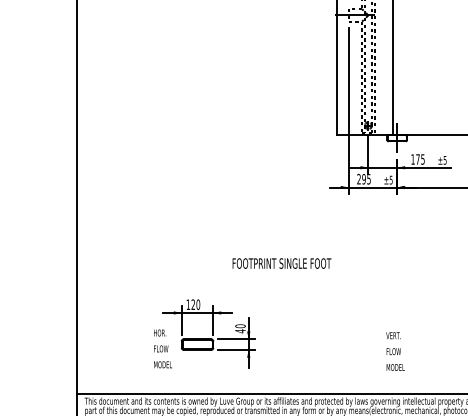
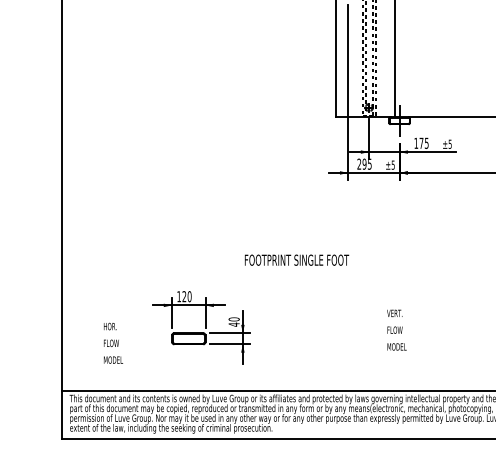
text: (282, 262) -> (297, 259), moved
text: (163, 348) -> (113, 342), moved
text: (395, 350) -> (396, 329), moved

